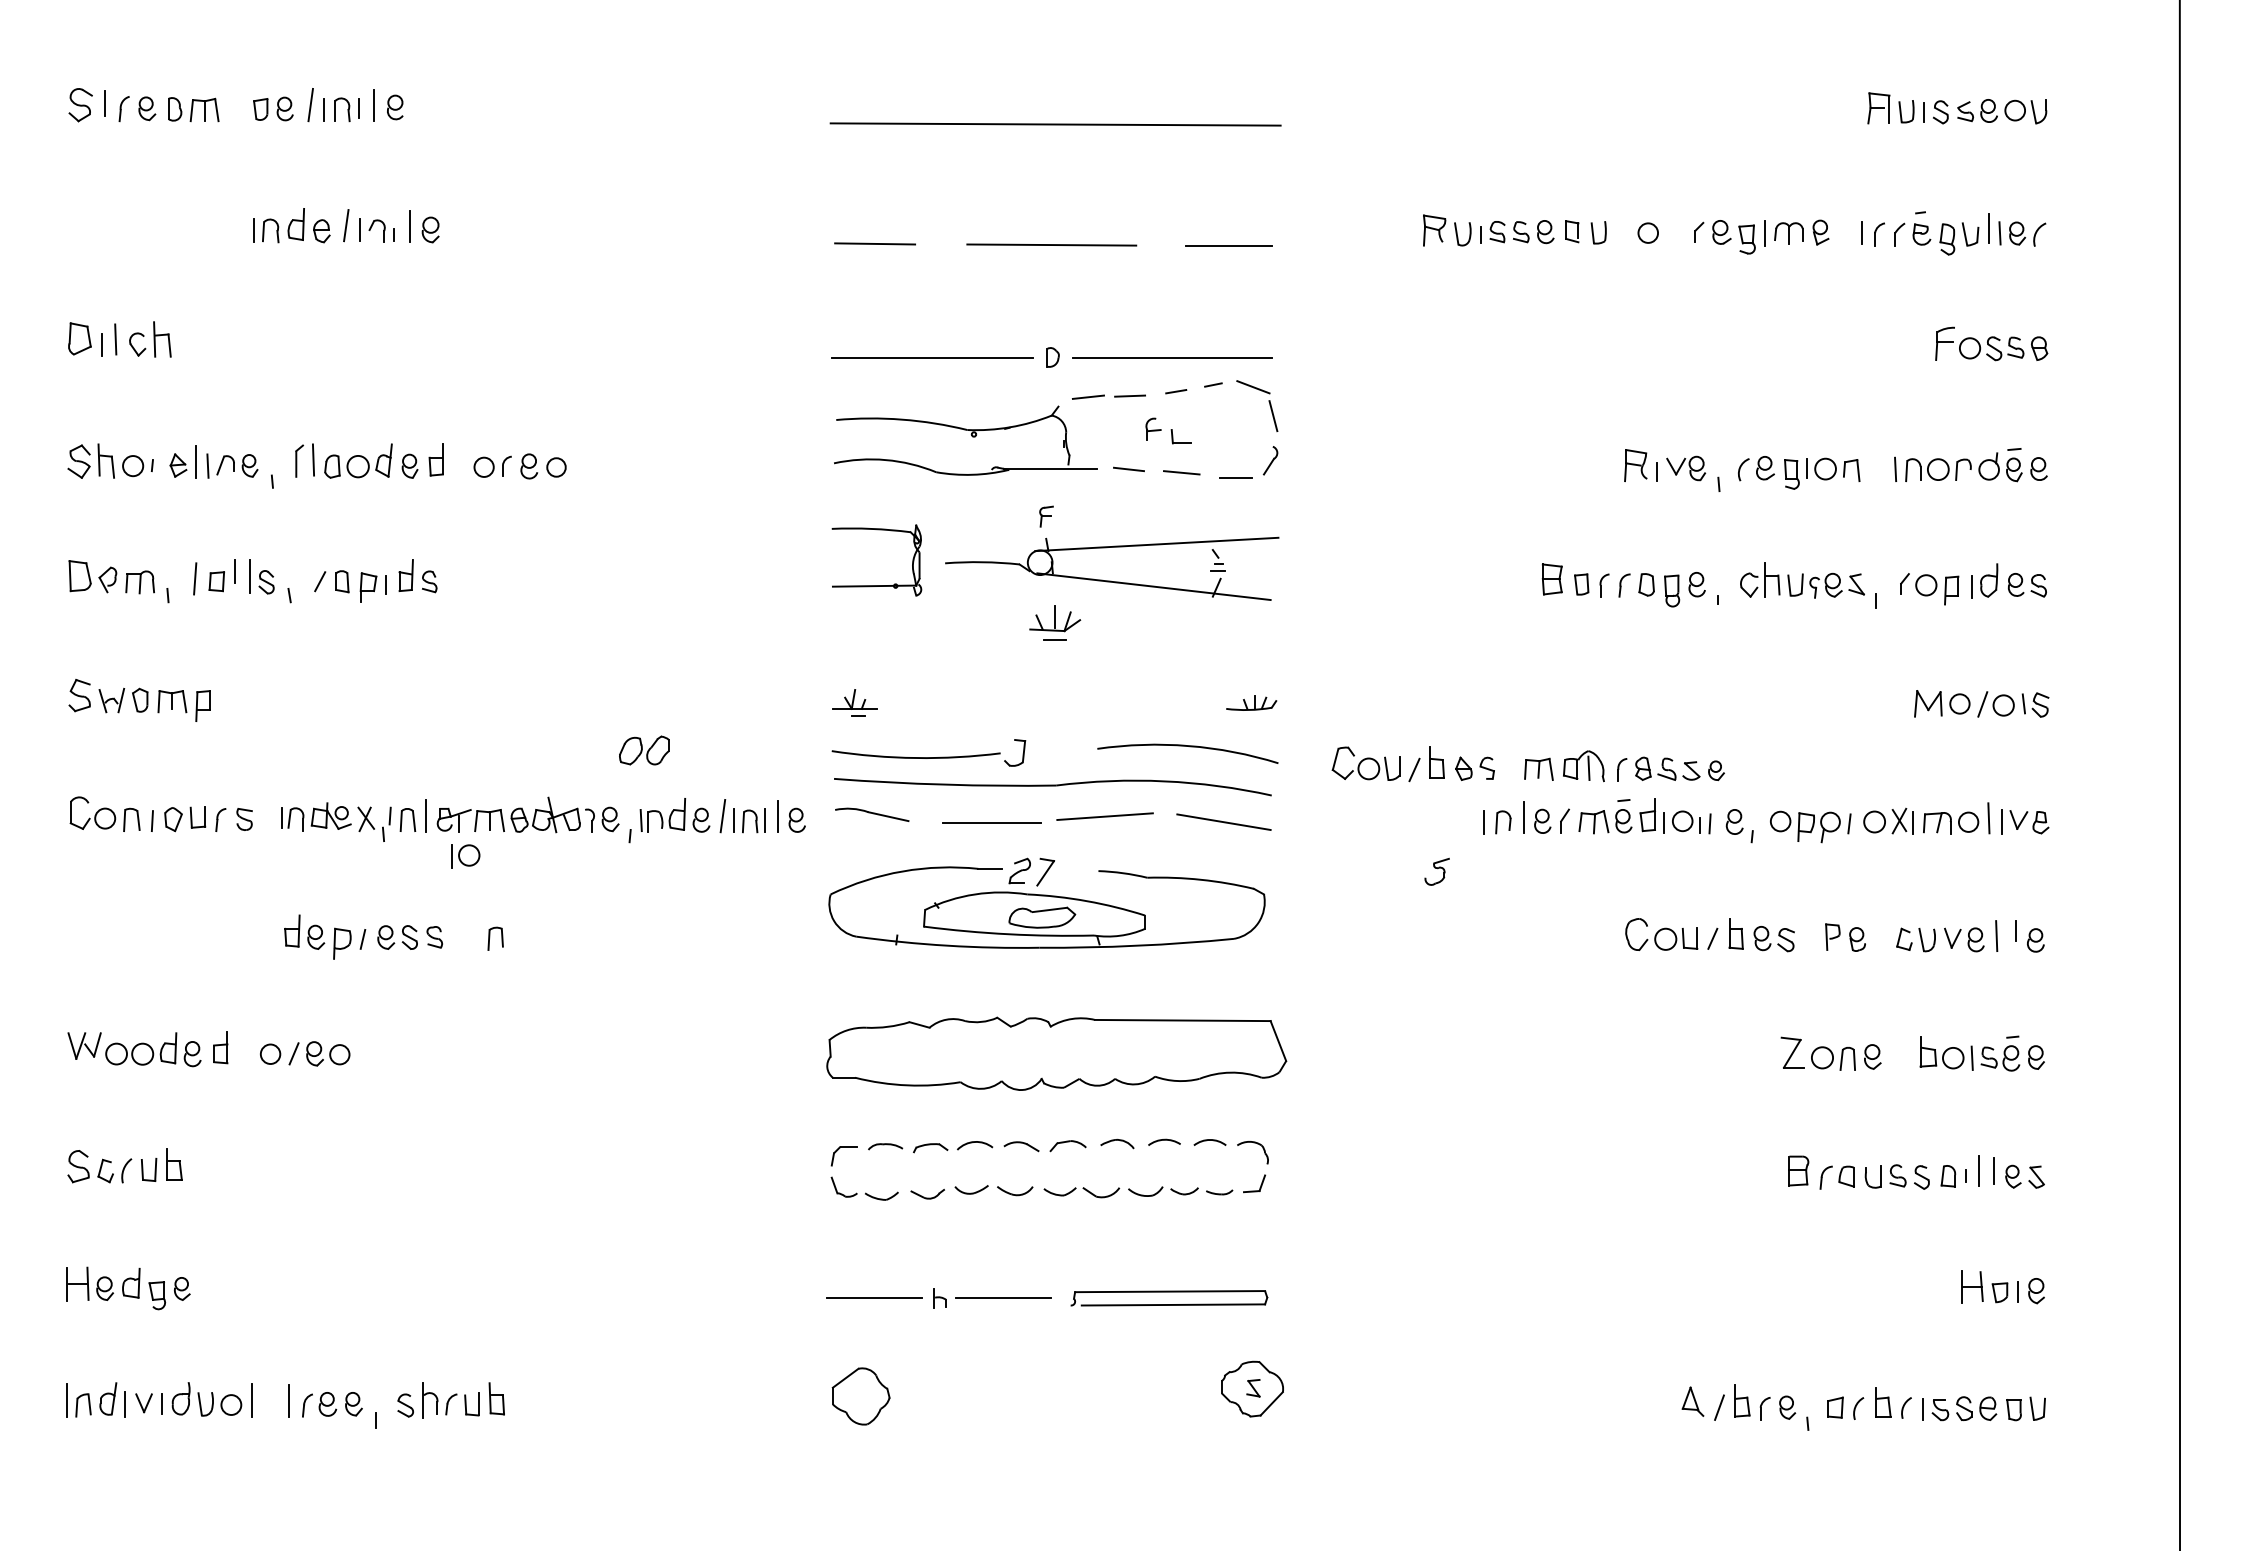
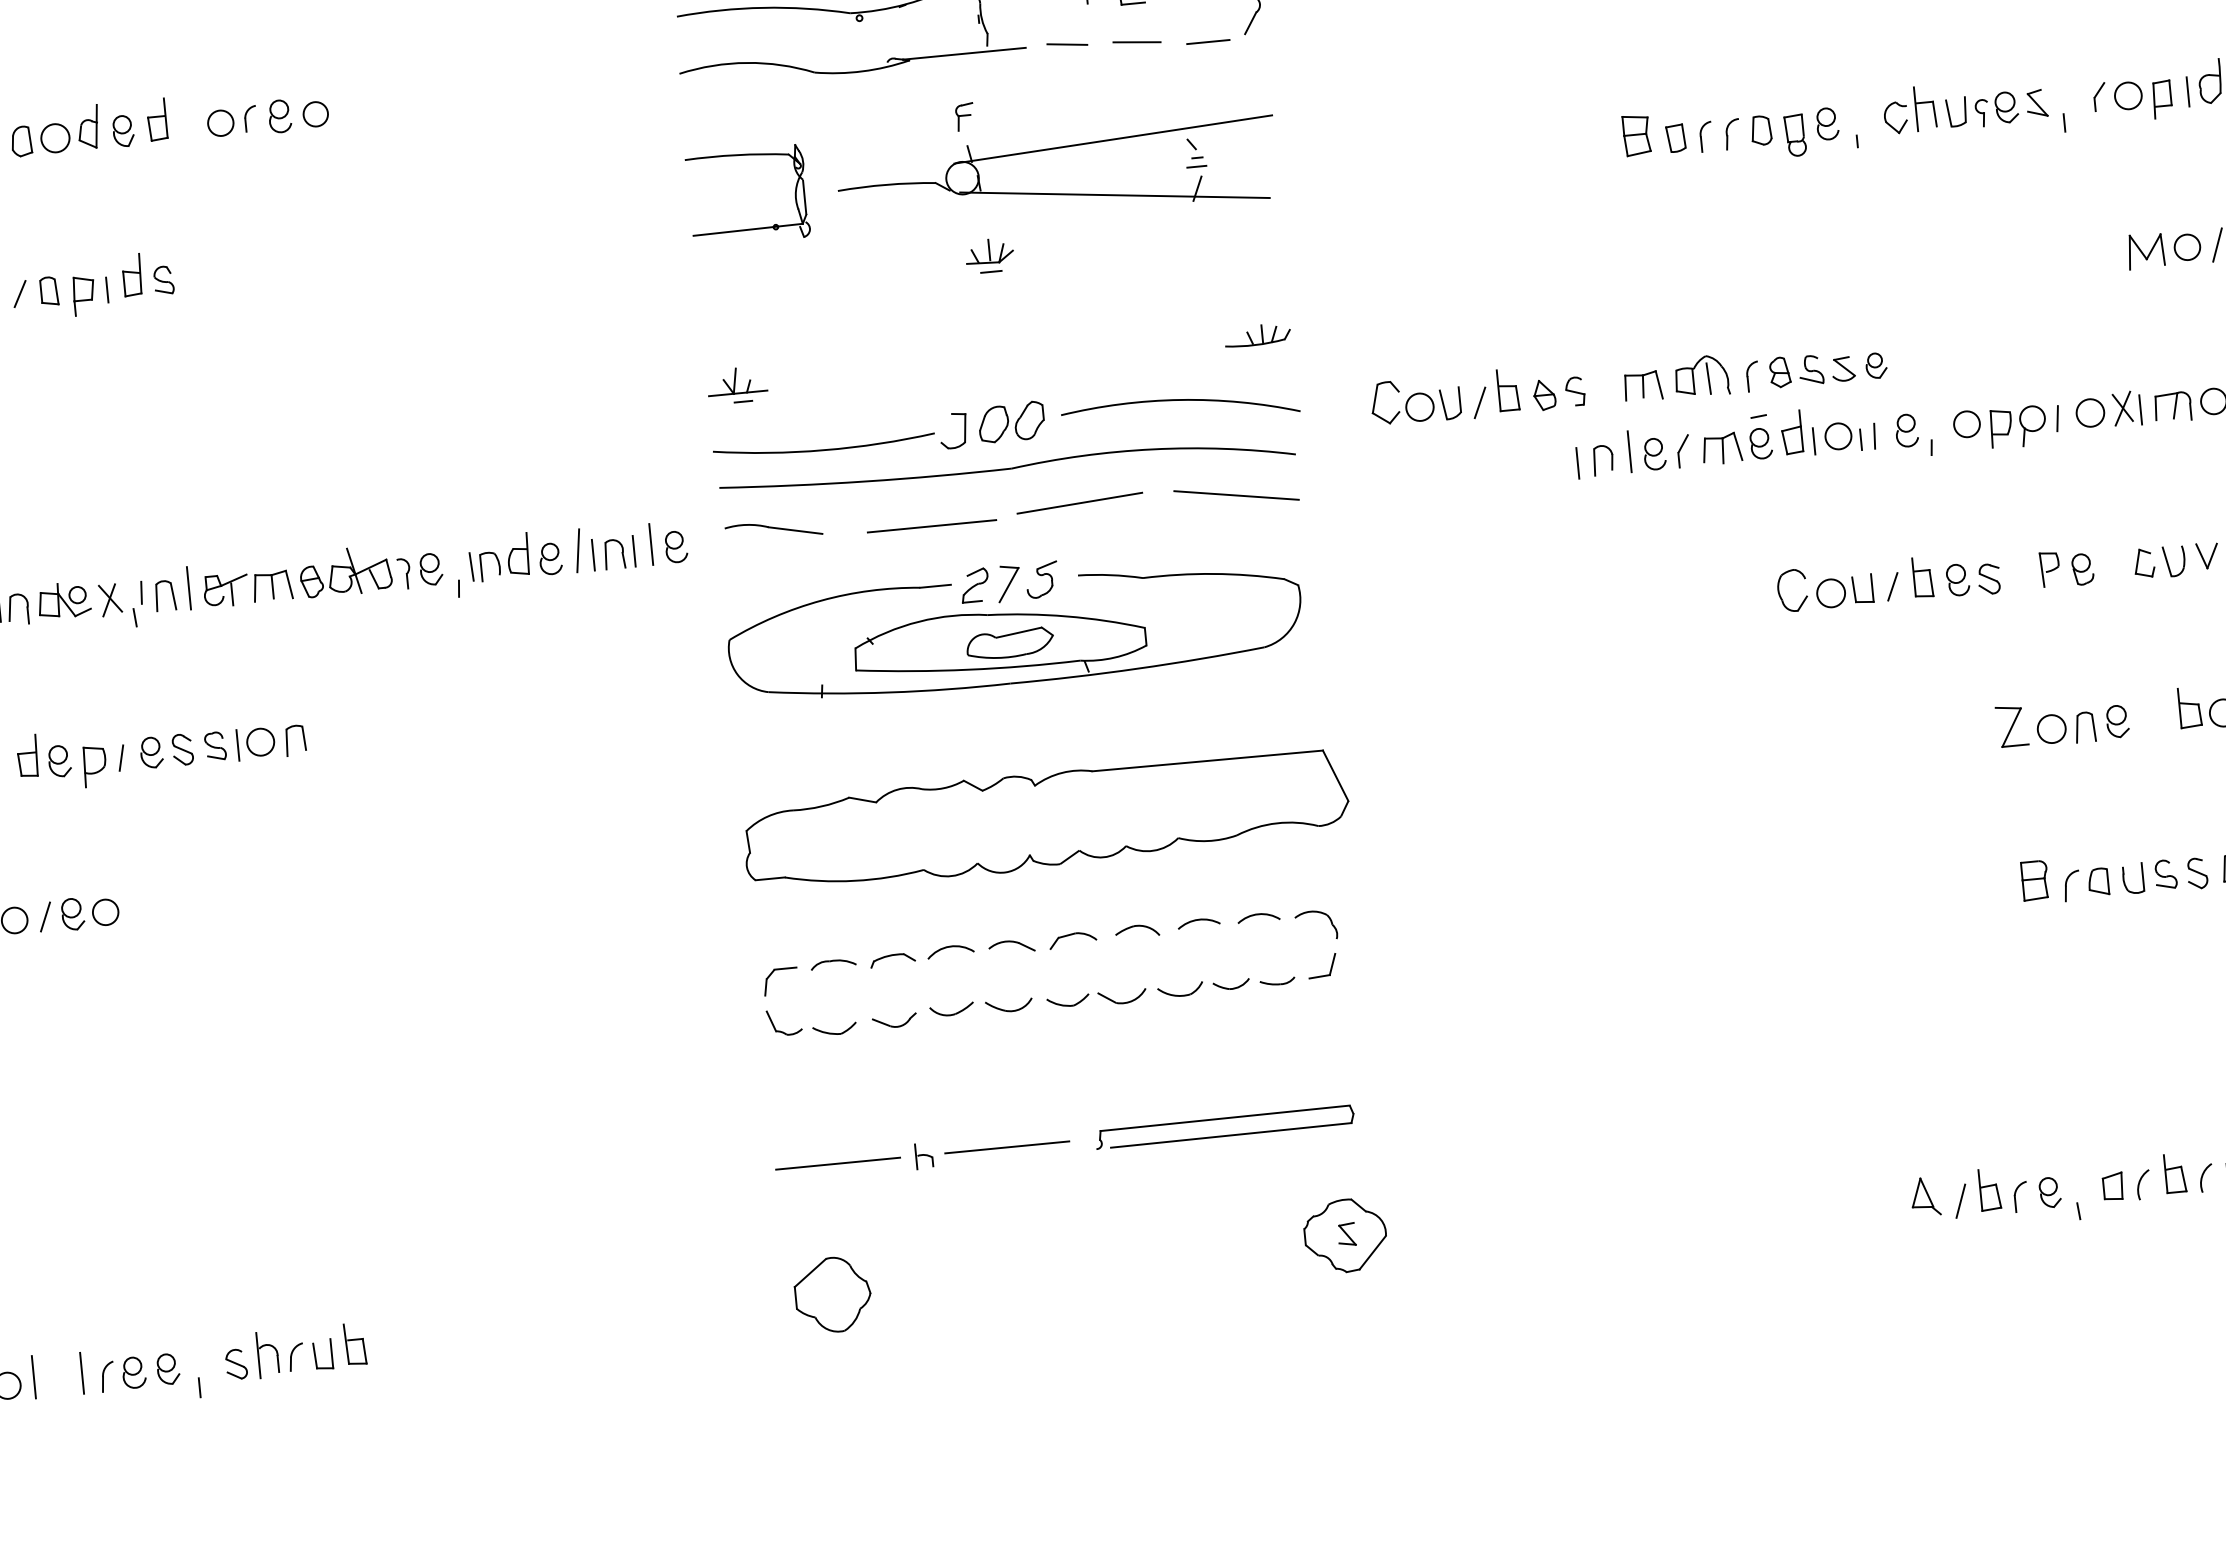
part: (1054, 623) -> (989, 256), size x0.71
part: (644, 750) -> (1011, 422), moved
part: (465, 856) -> (255, 743), moved
part: (1436, 871) -> (1041, 579), moved

